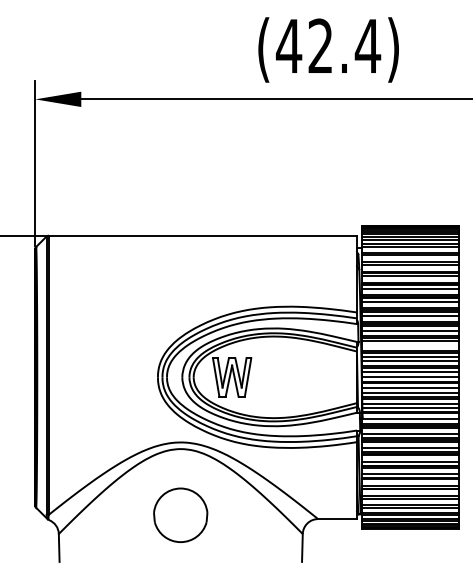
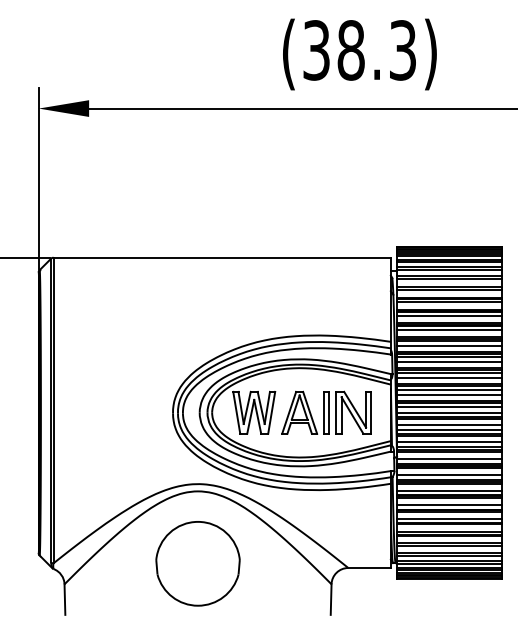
text: (328, 45) -> (359, 49), (42.4) -> (38.3)
line: (410, 345) -> (449, 377), added
part: (297, 377) -> (325, 413), added
part: (180, 515) -> (197, 564), size x1.43

